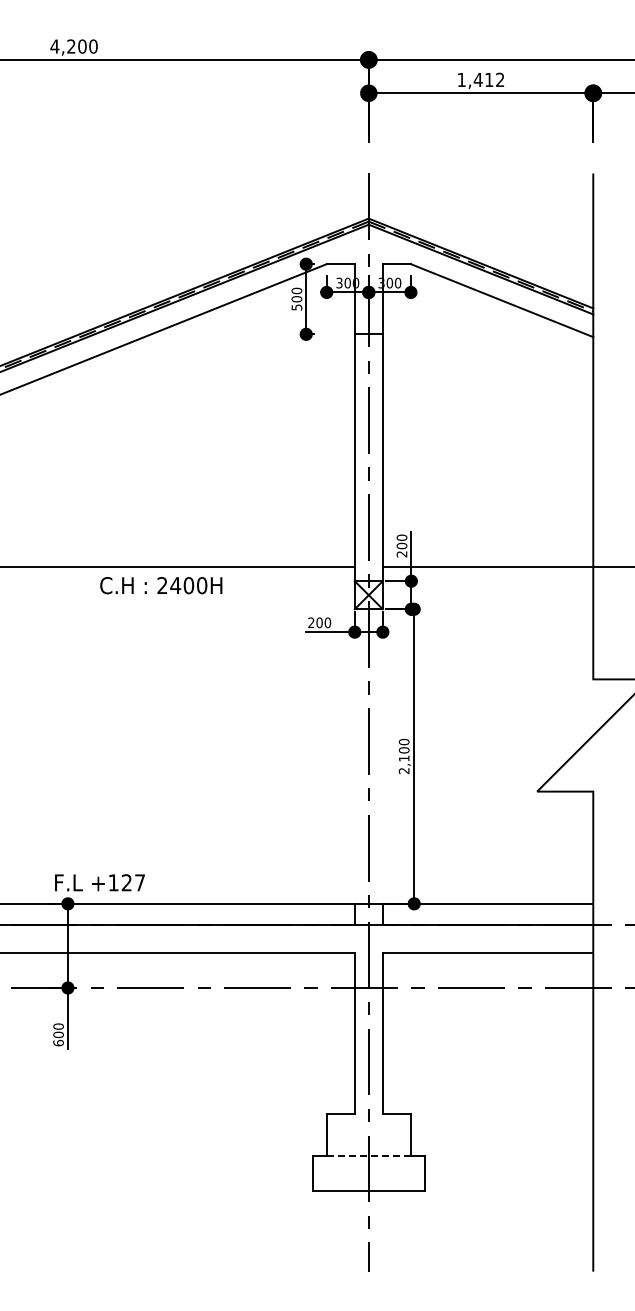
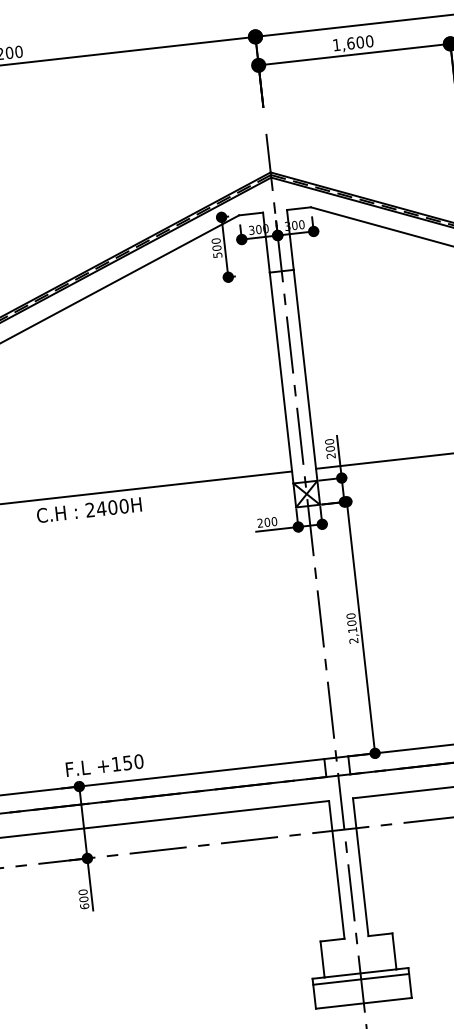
text: (488, 79) -> (359, 42), 1,412 -> 1,600
text: (161, 585) -> (89, 510), moved
text: (133, 882) -> (133, 762), +127 -> +150
line: (369, 1156) -> (361, 973), dashed -> solid
line: (368, 1163) -> (360, 979), added

